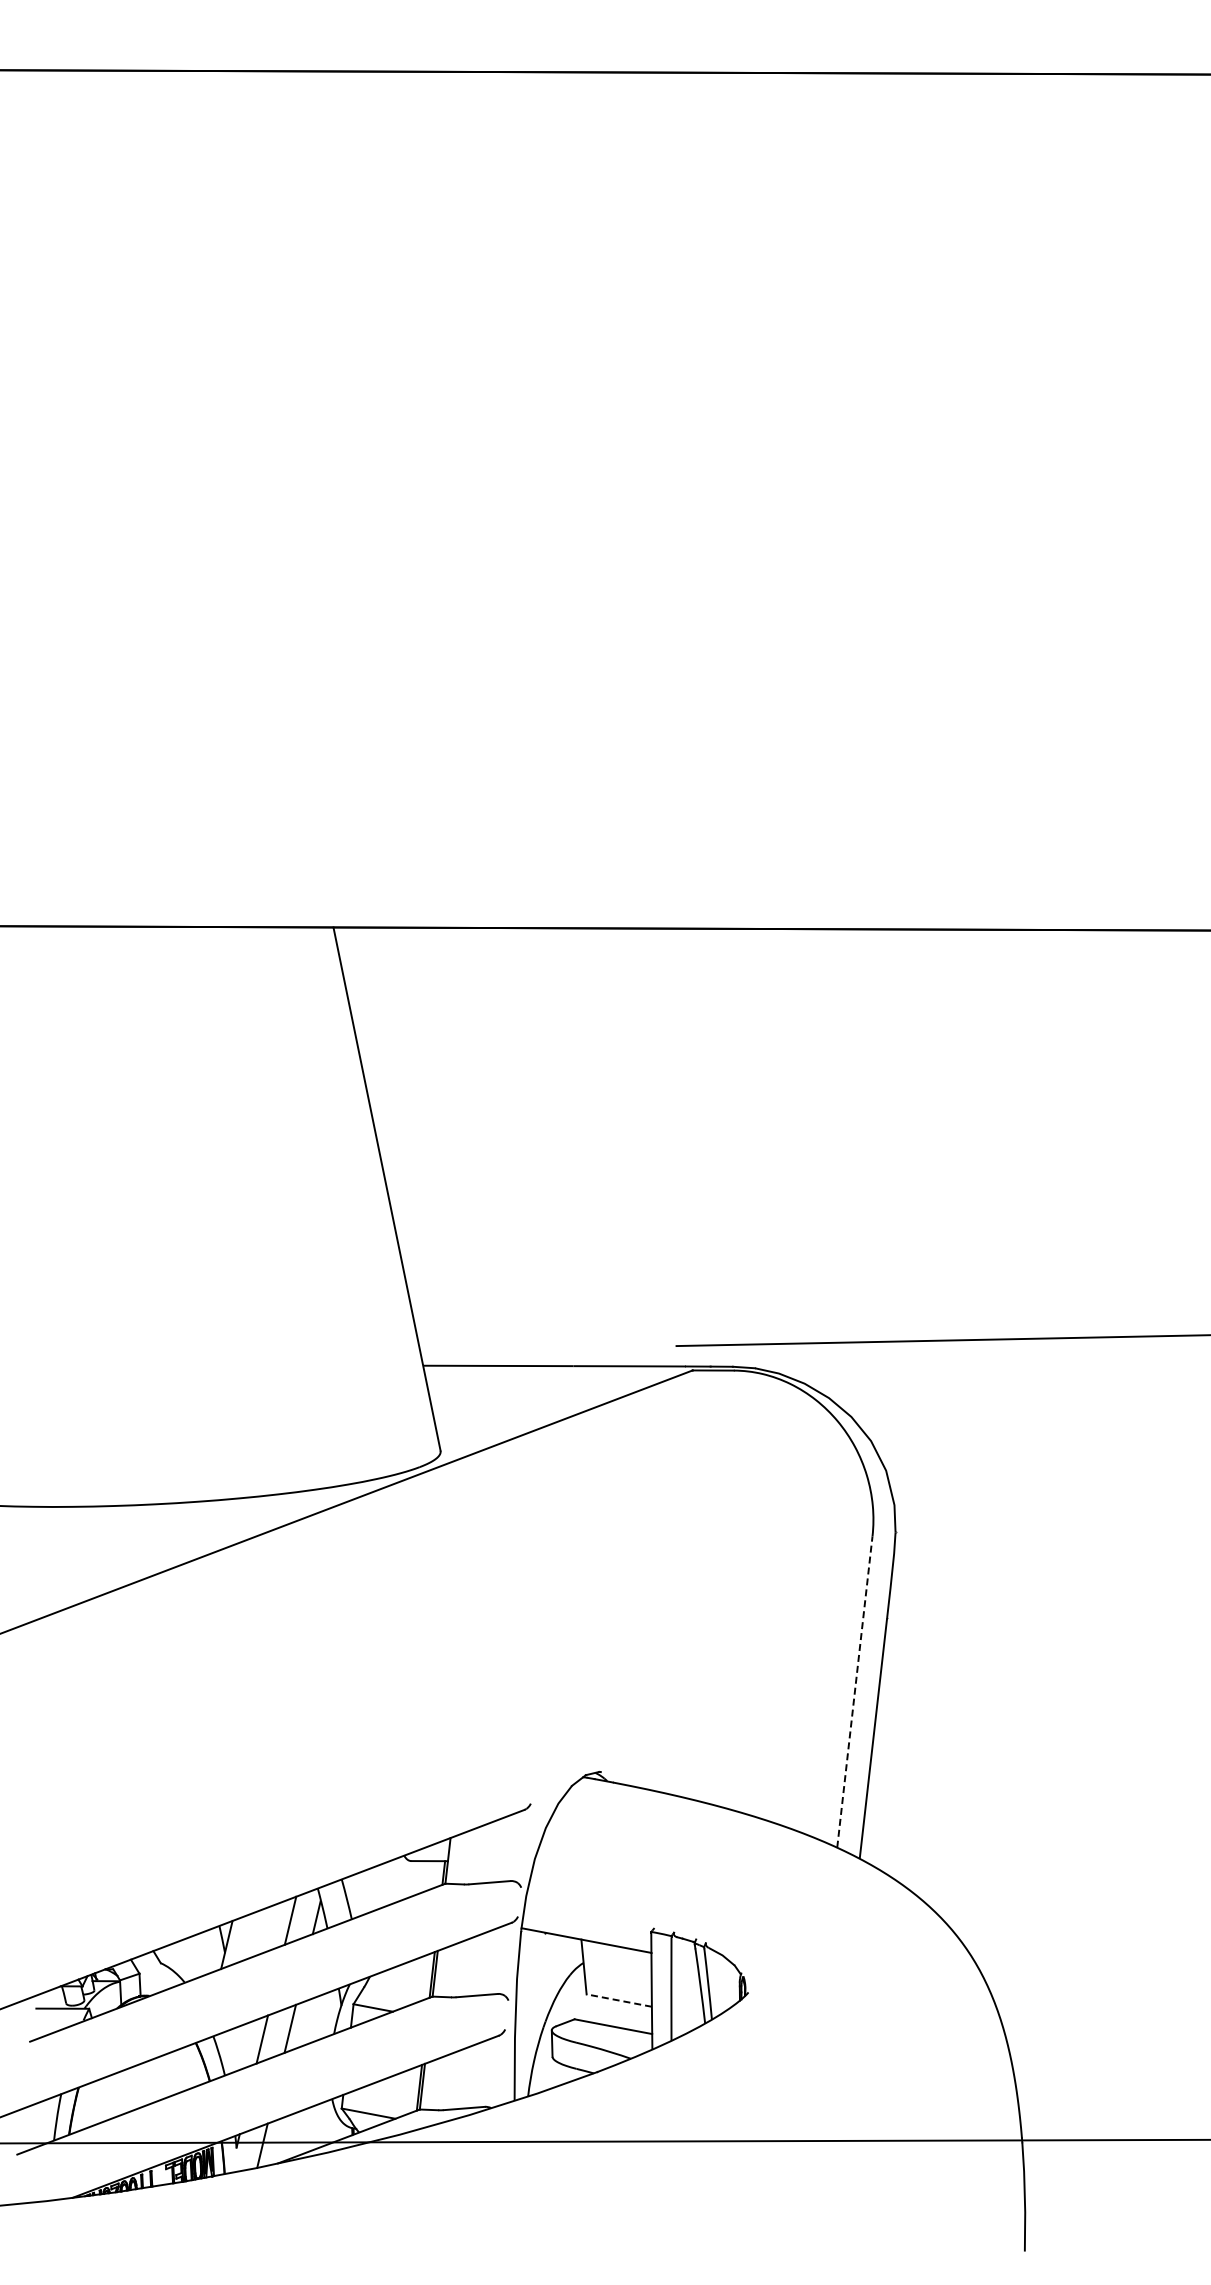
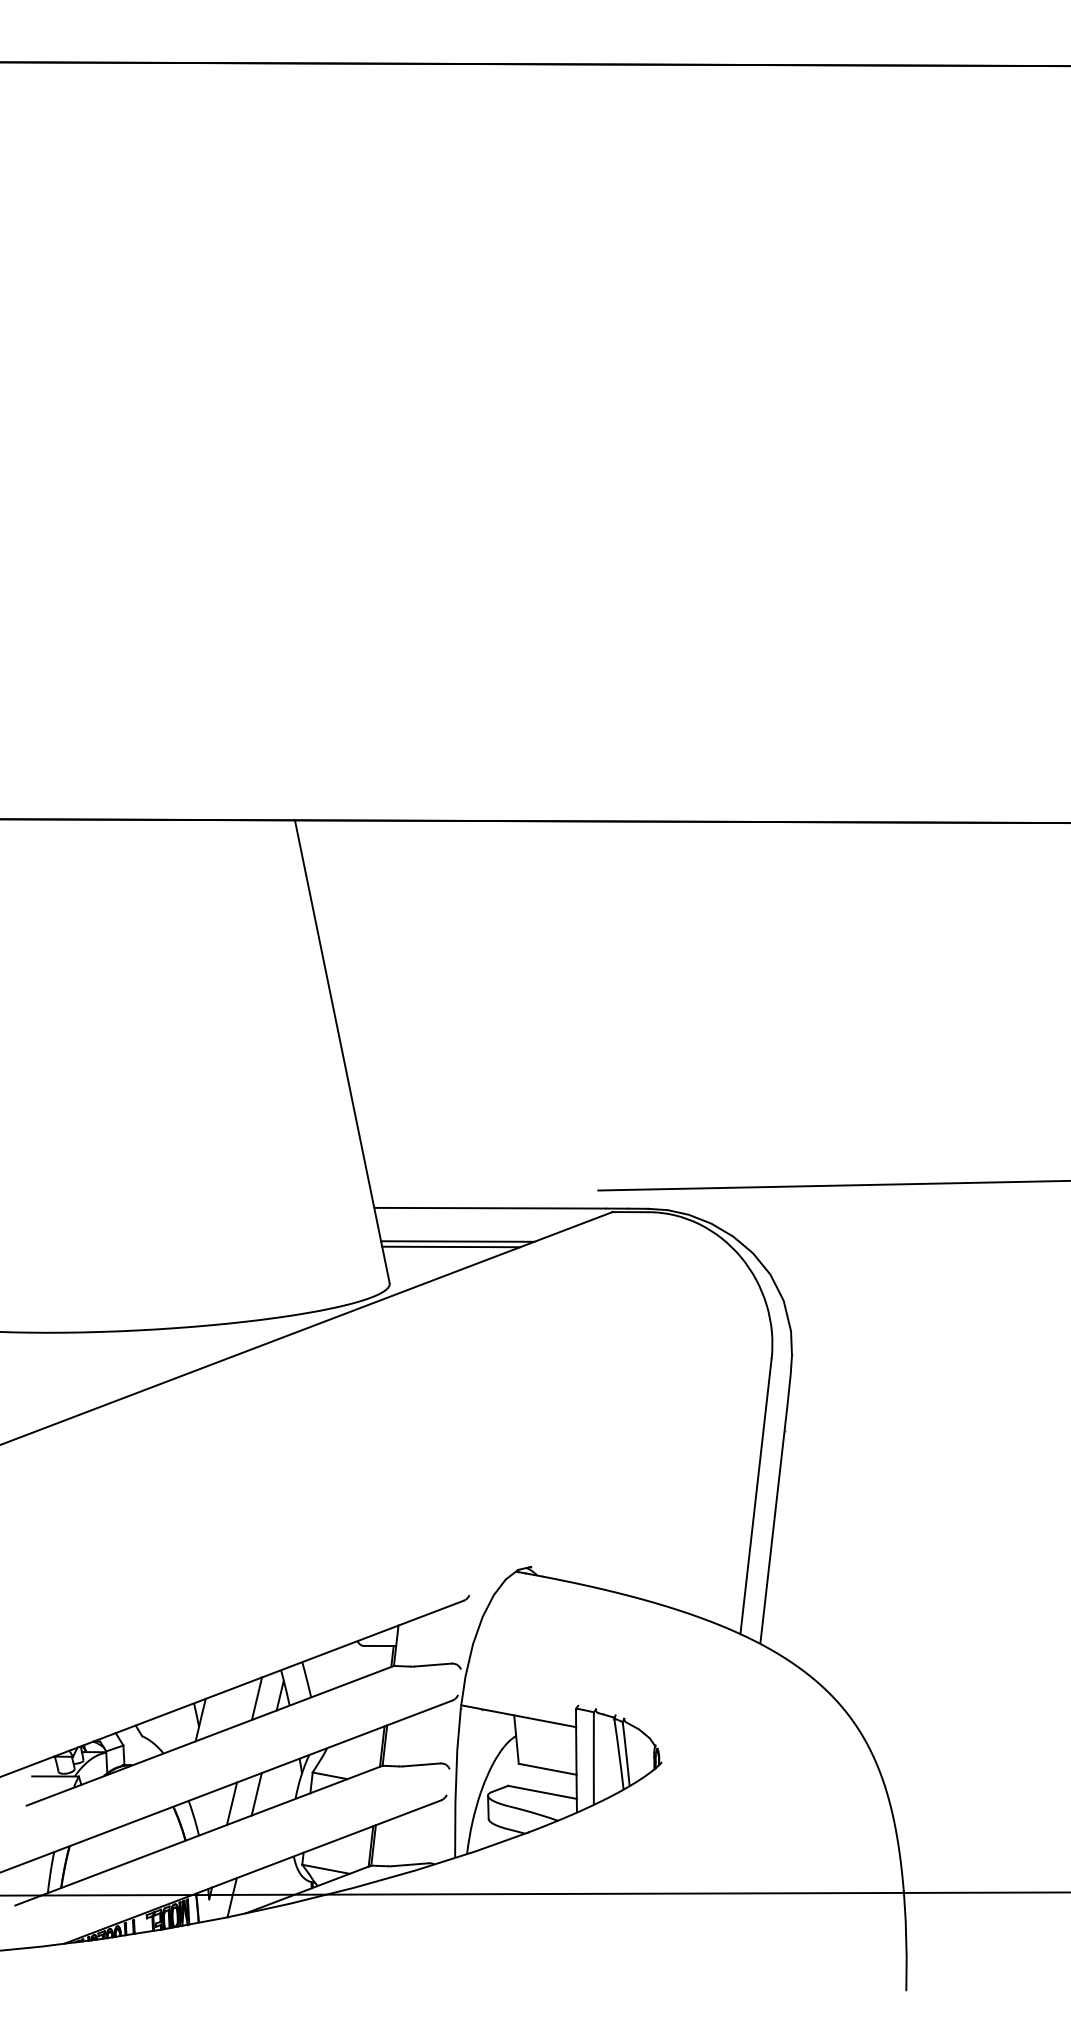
line: (517, 1403) -> (457, 1241), added
line: (510, 1409) -> (451, 1246), added
line: (854, 1692) -> (755, 1496), dashed -> solid
line: (618, 2000) -> (546, 1769), dashed -> solid

